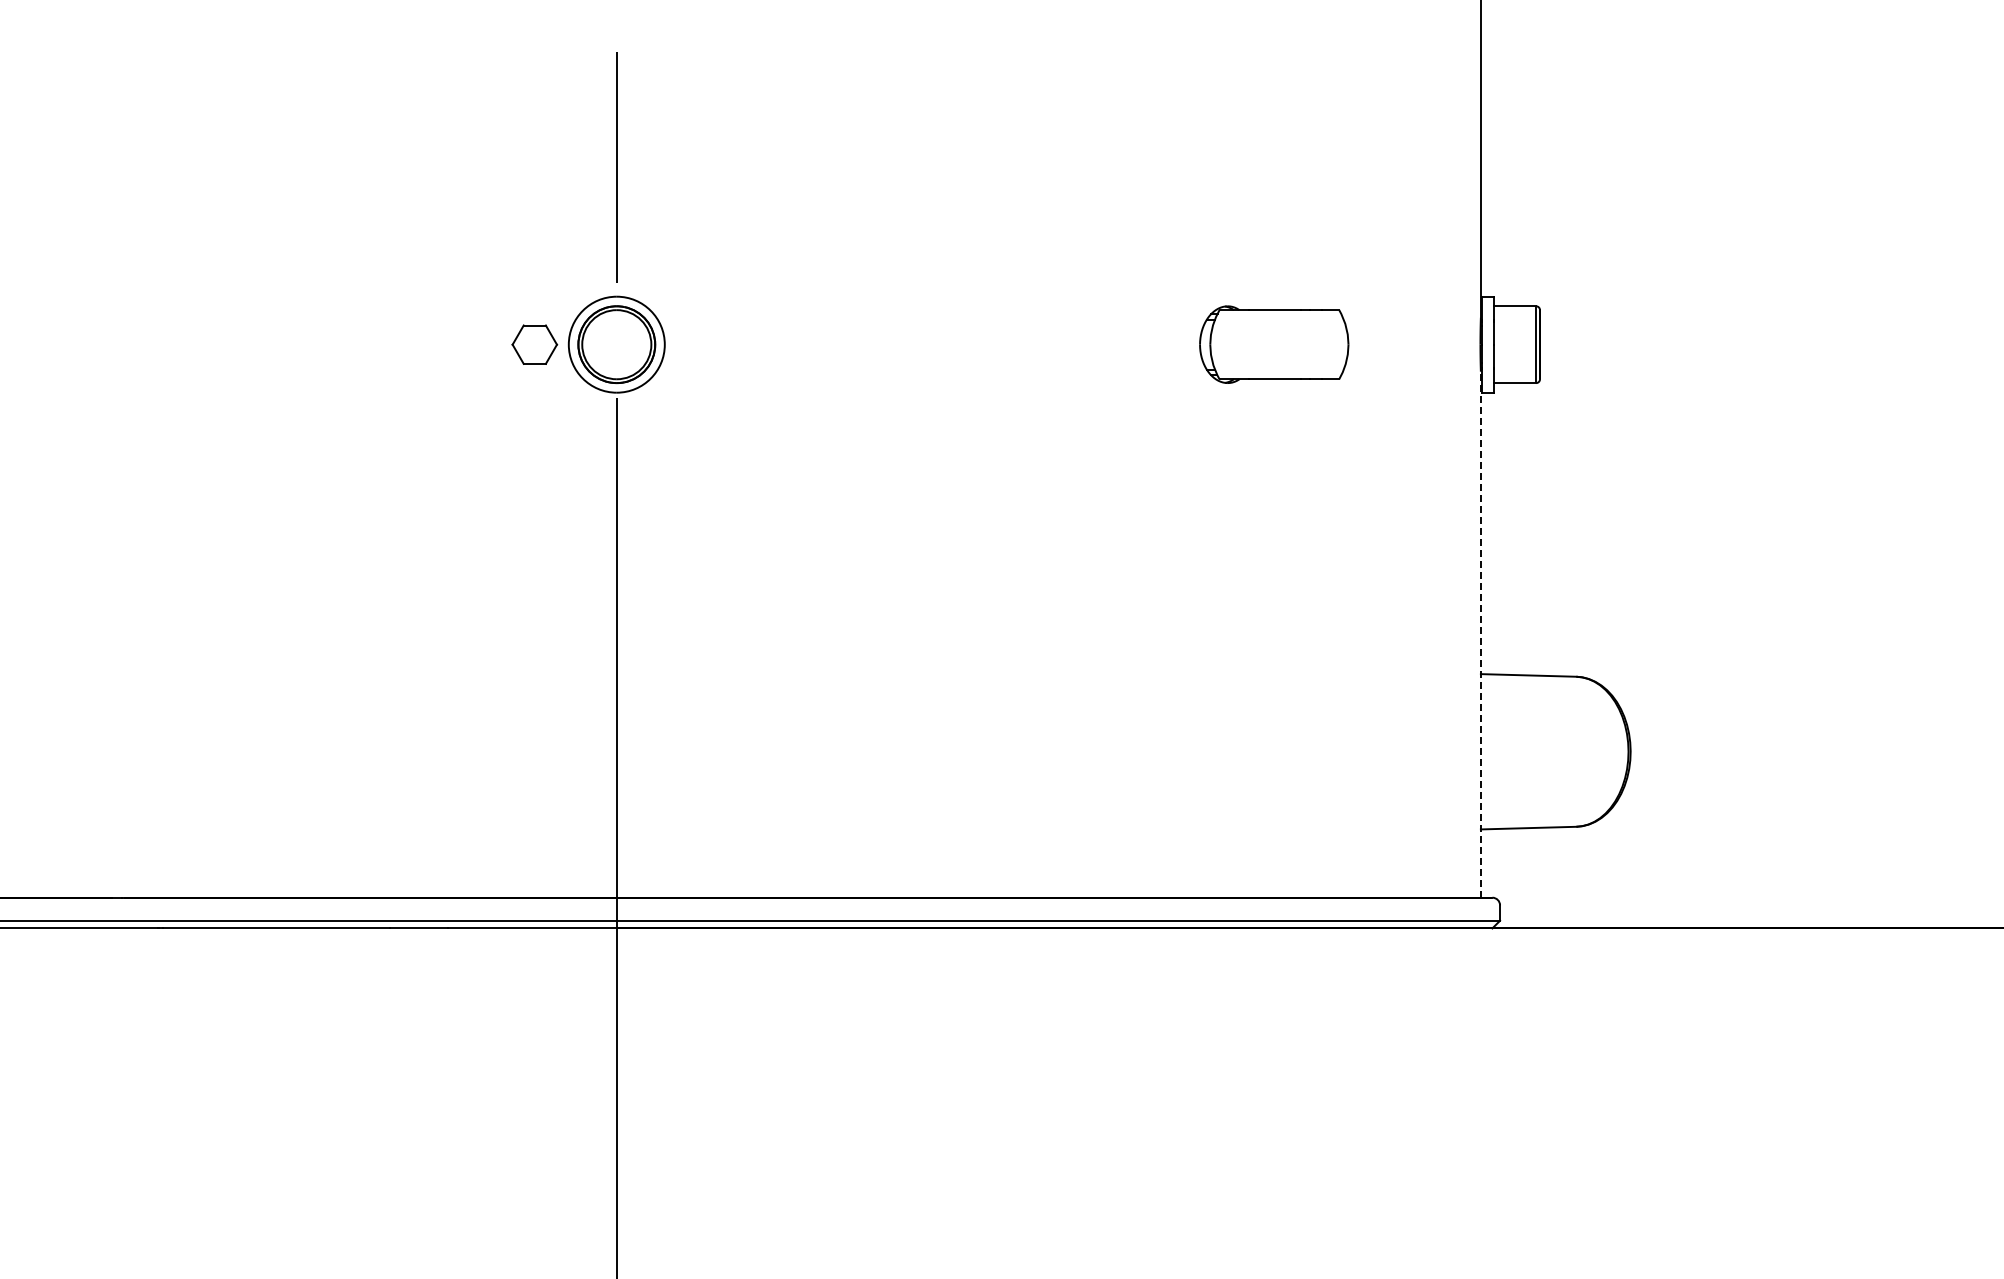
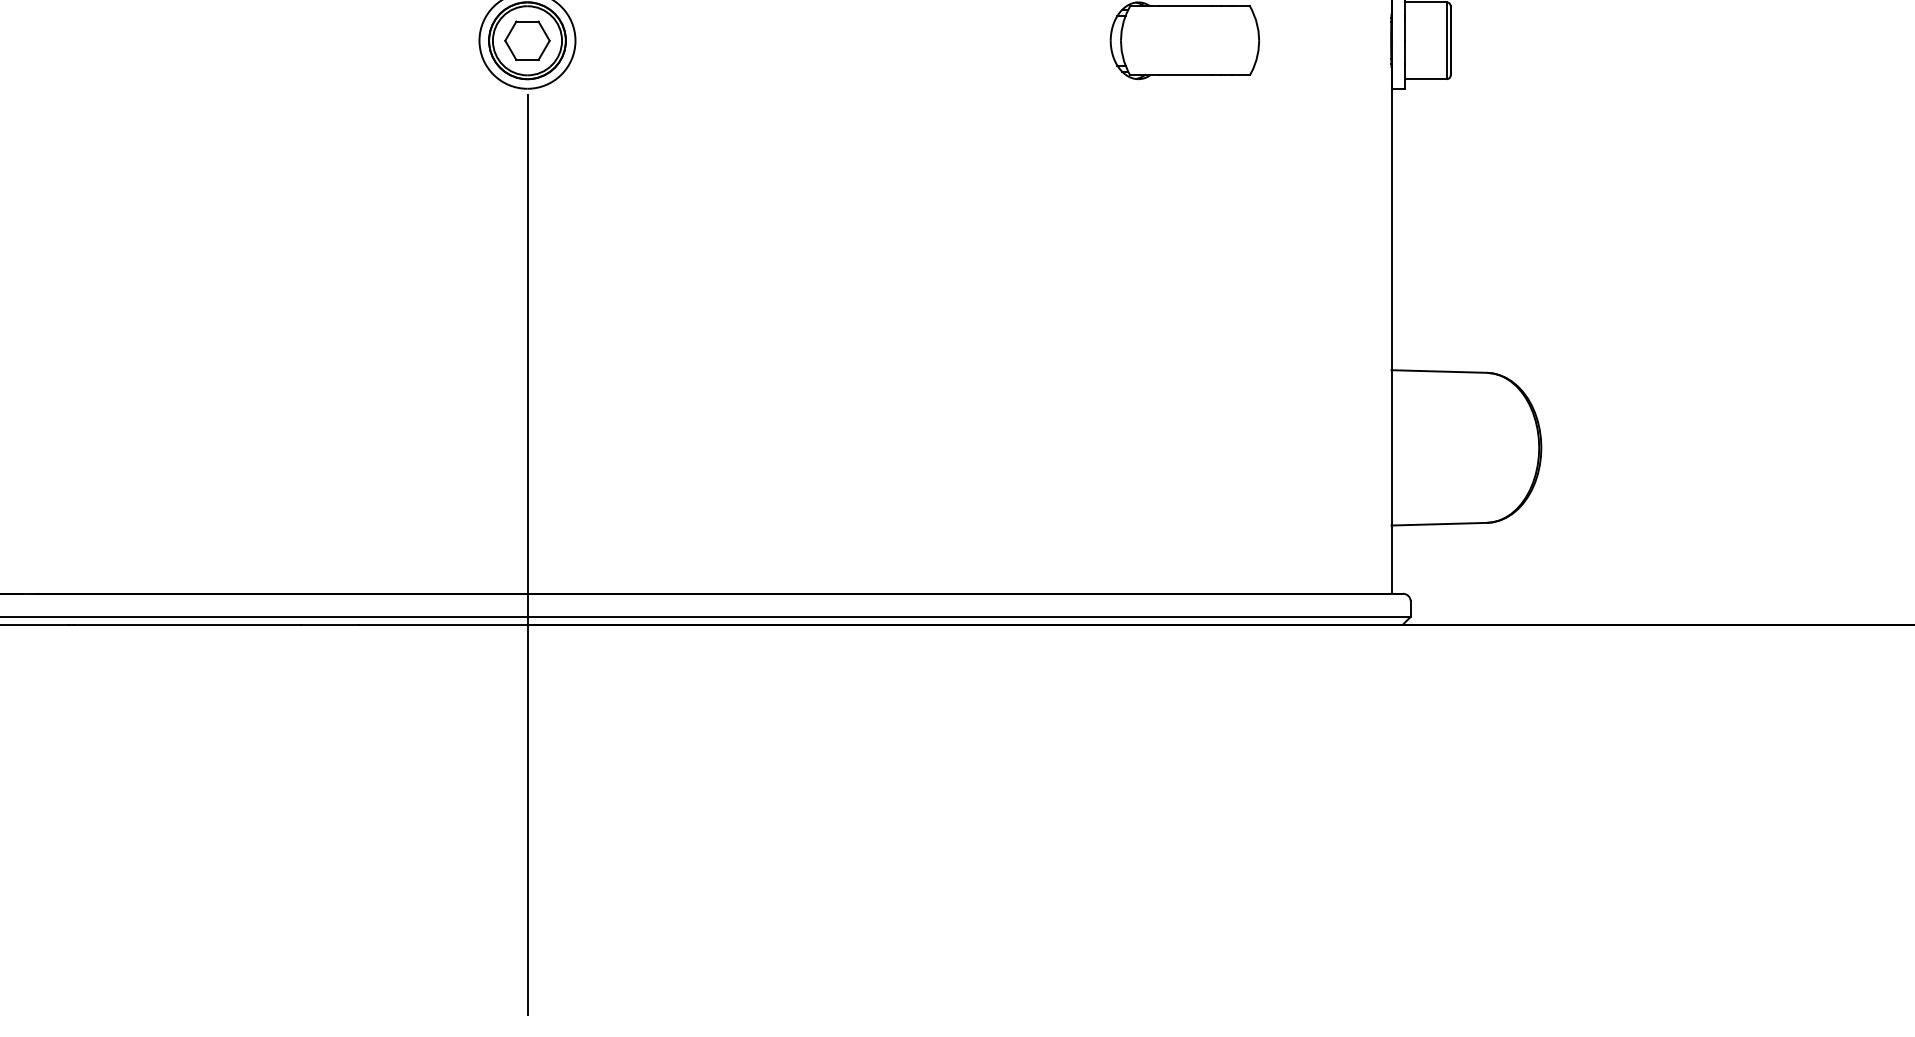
part: (534, 344) -> (527, 40), moved
line: (1480, 634) -> (1391, 330), dashed -> solid

